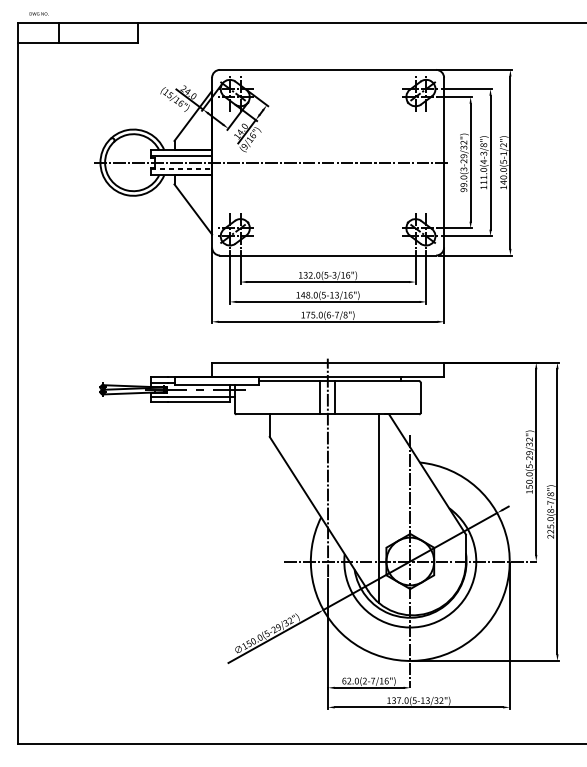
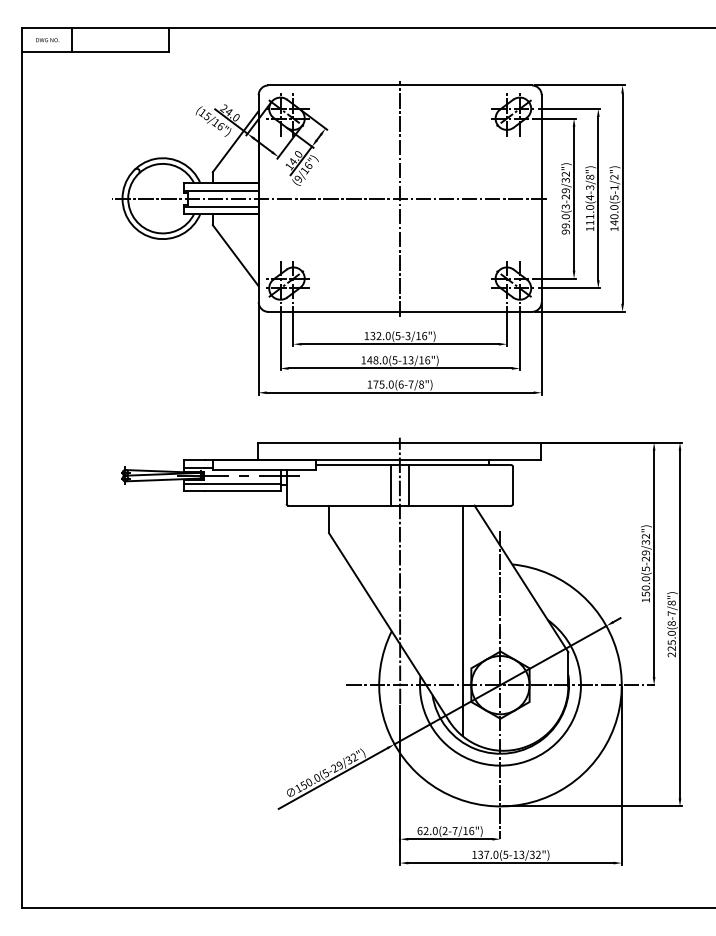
text: (38, 14) -> (47, 40), moved
line: (328, 162) -> (400, 198), added
line: (181, 169) -> (221, 206), dashed -> solid

